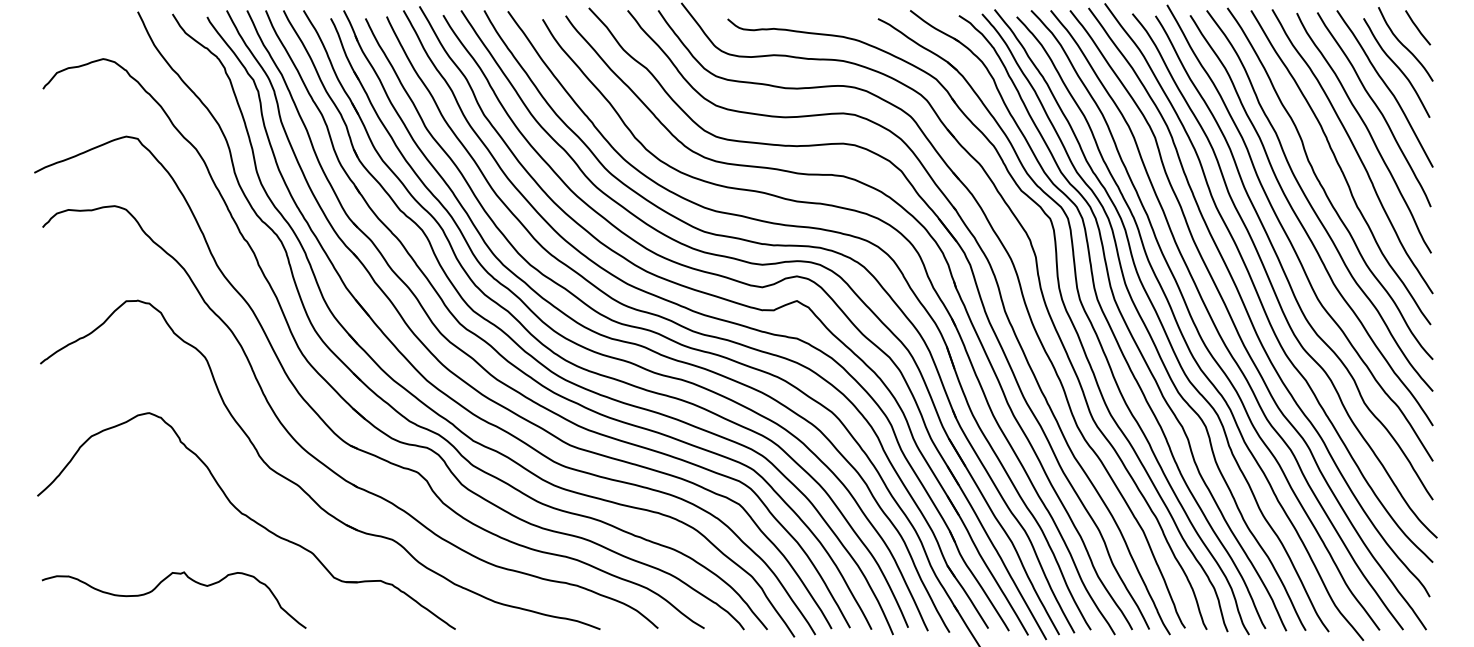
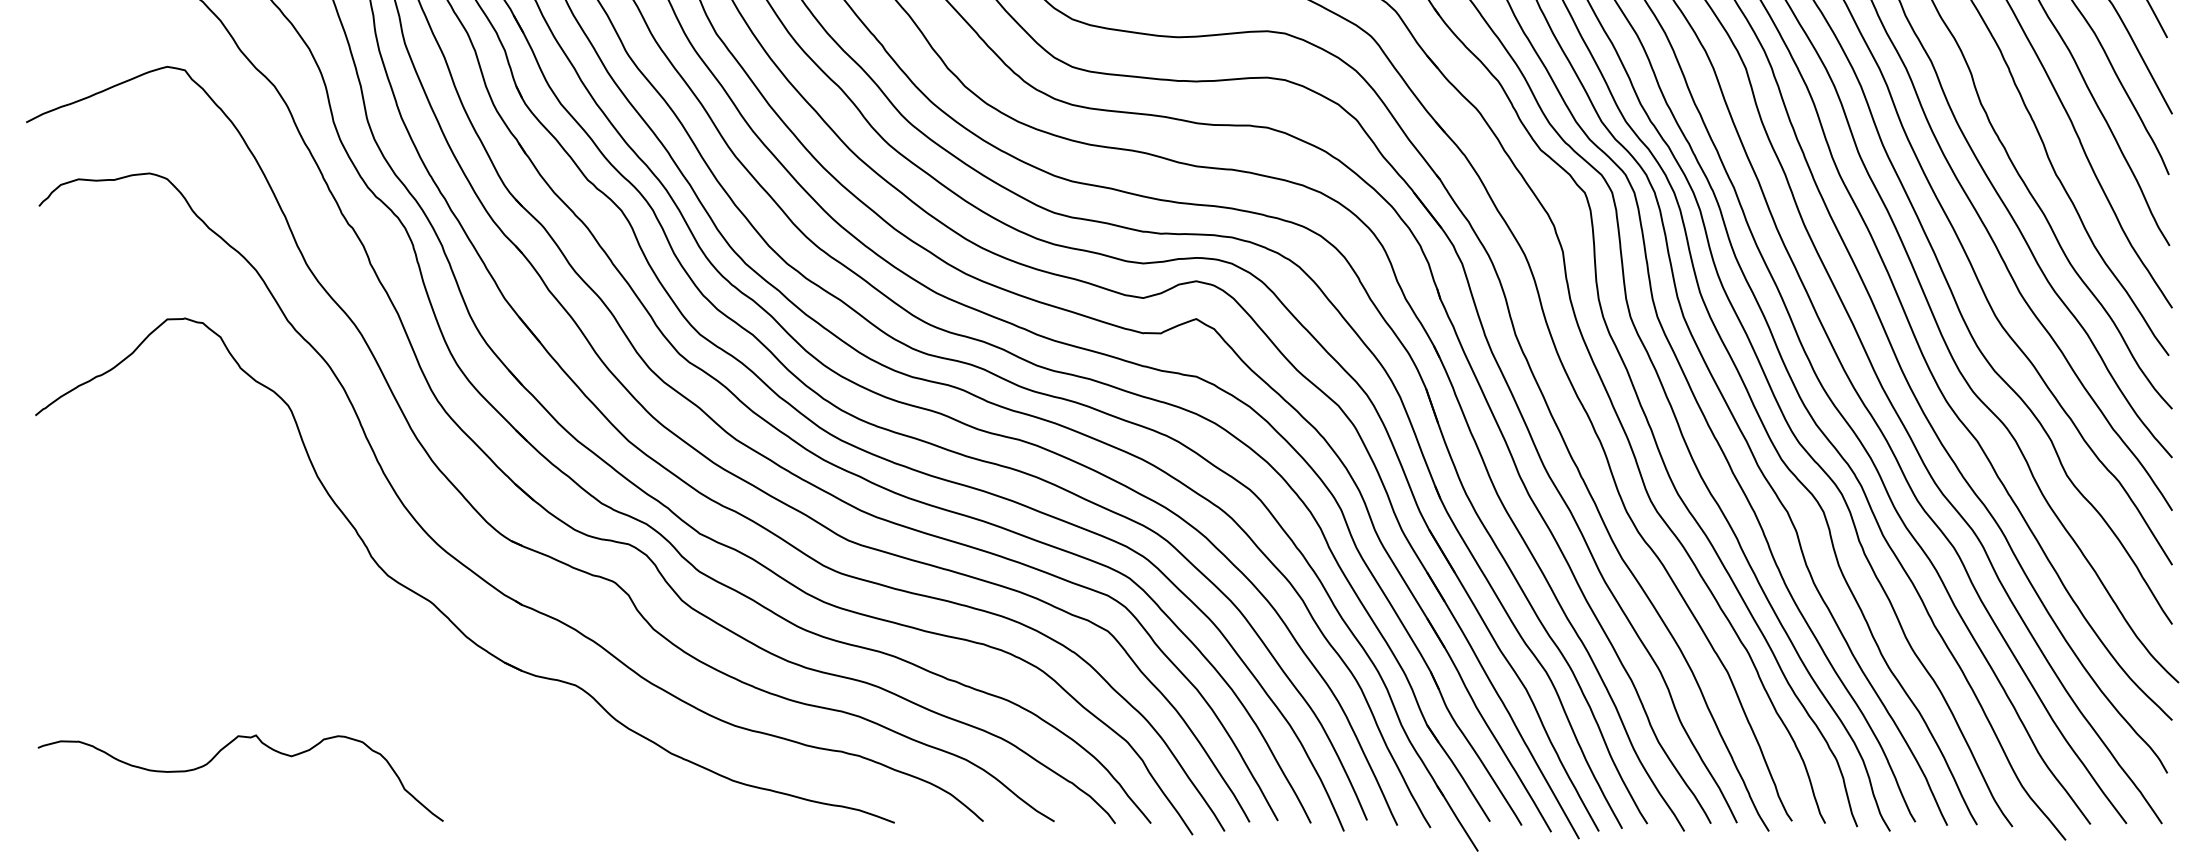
part: (246, 520) -> (351, 655), removed

